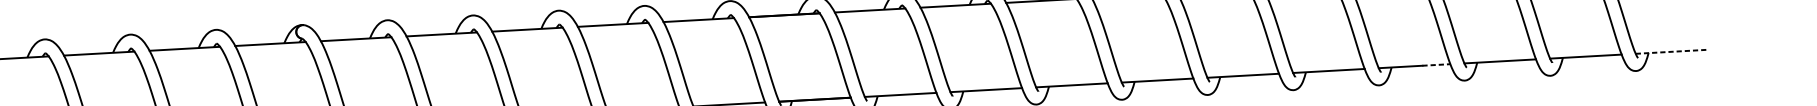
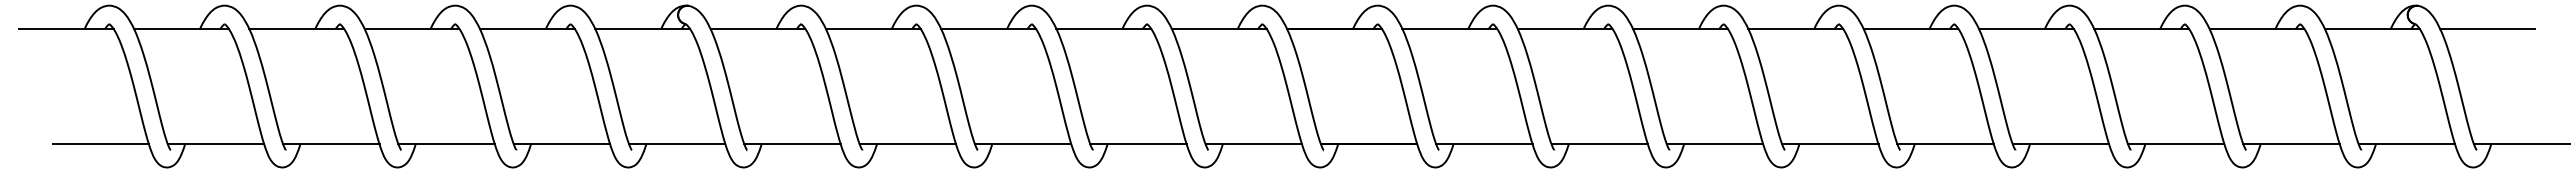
line: (1671, 51) -> (2522, 144), dashed -> solid
line: (1436, 65) -> (2205, 144), dashed -> solid

